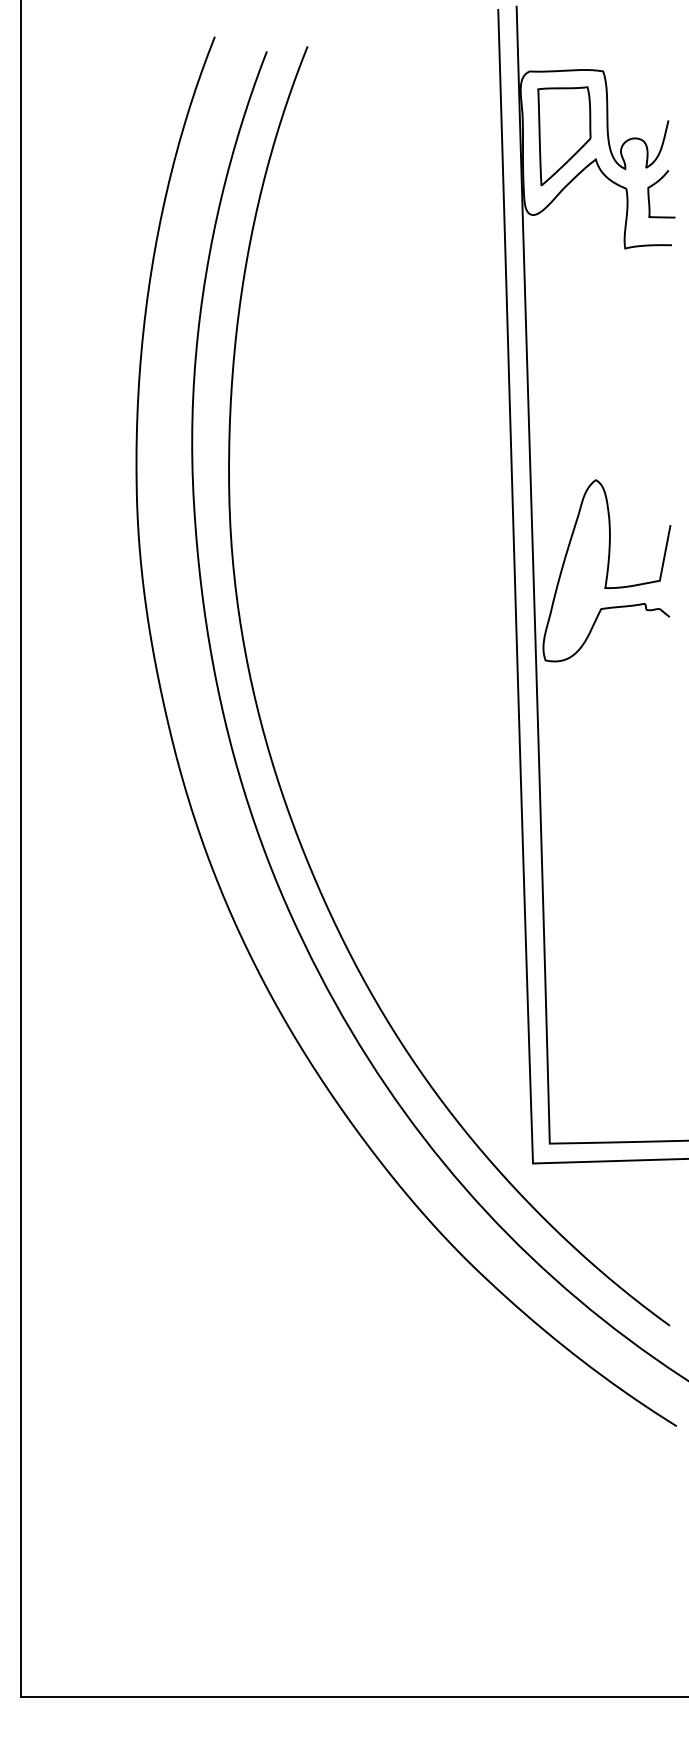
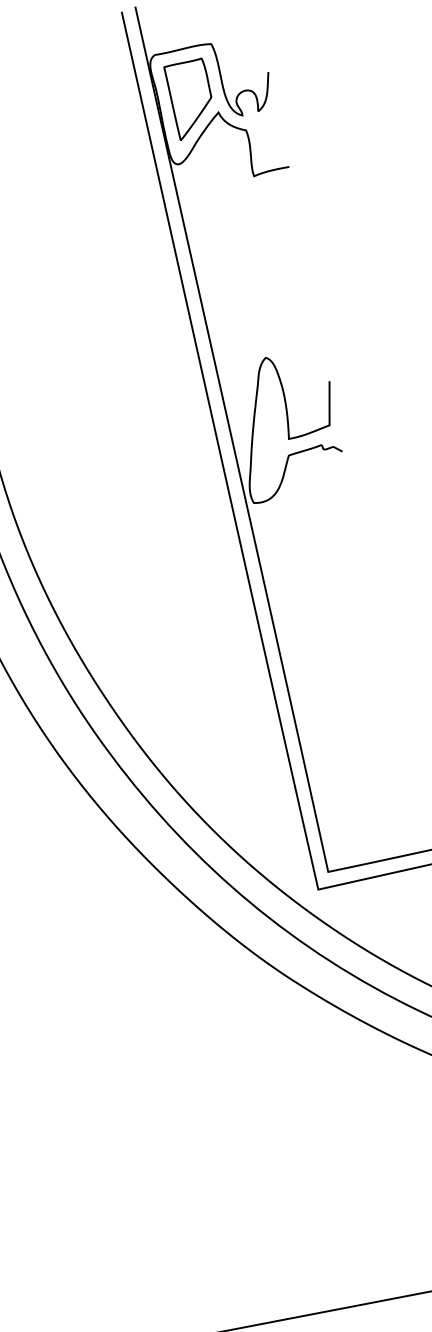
curve: (654, 185) -> (267, 123), removed

